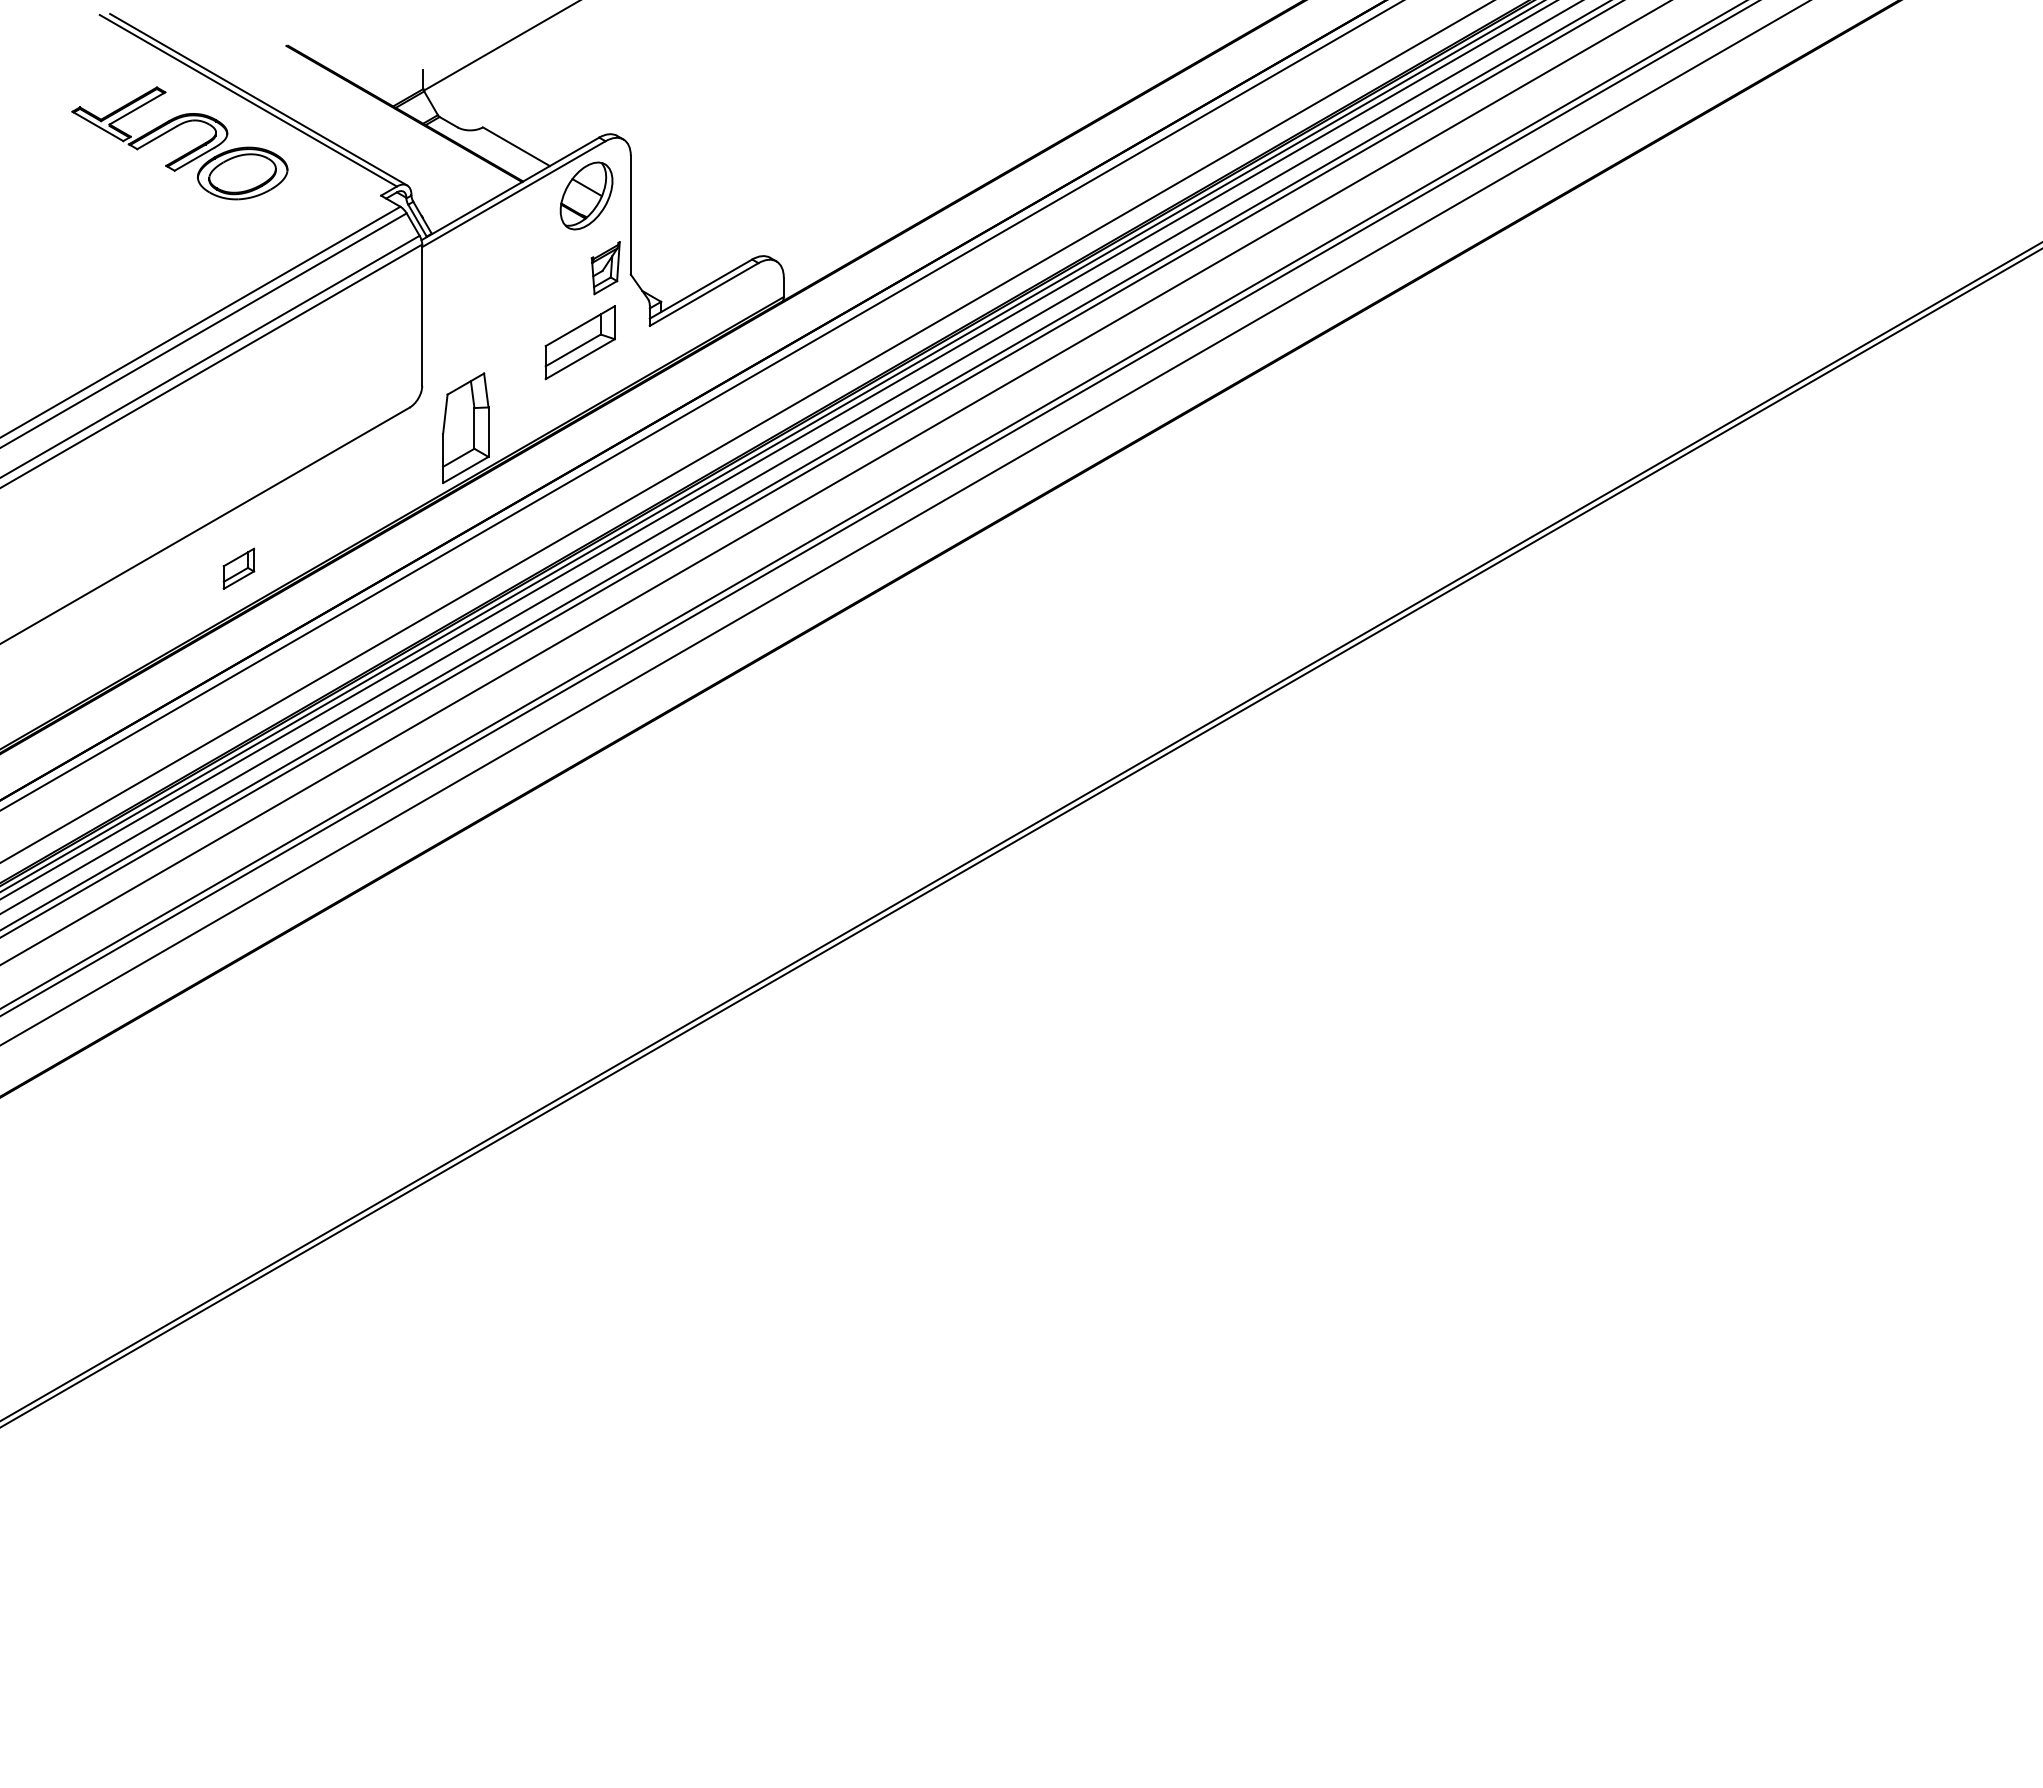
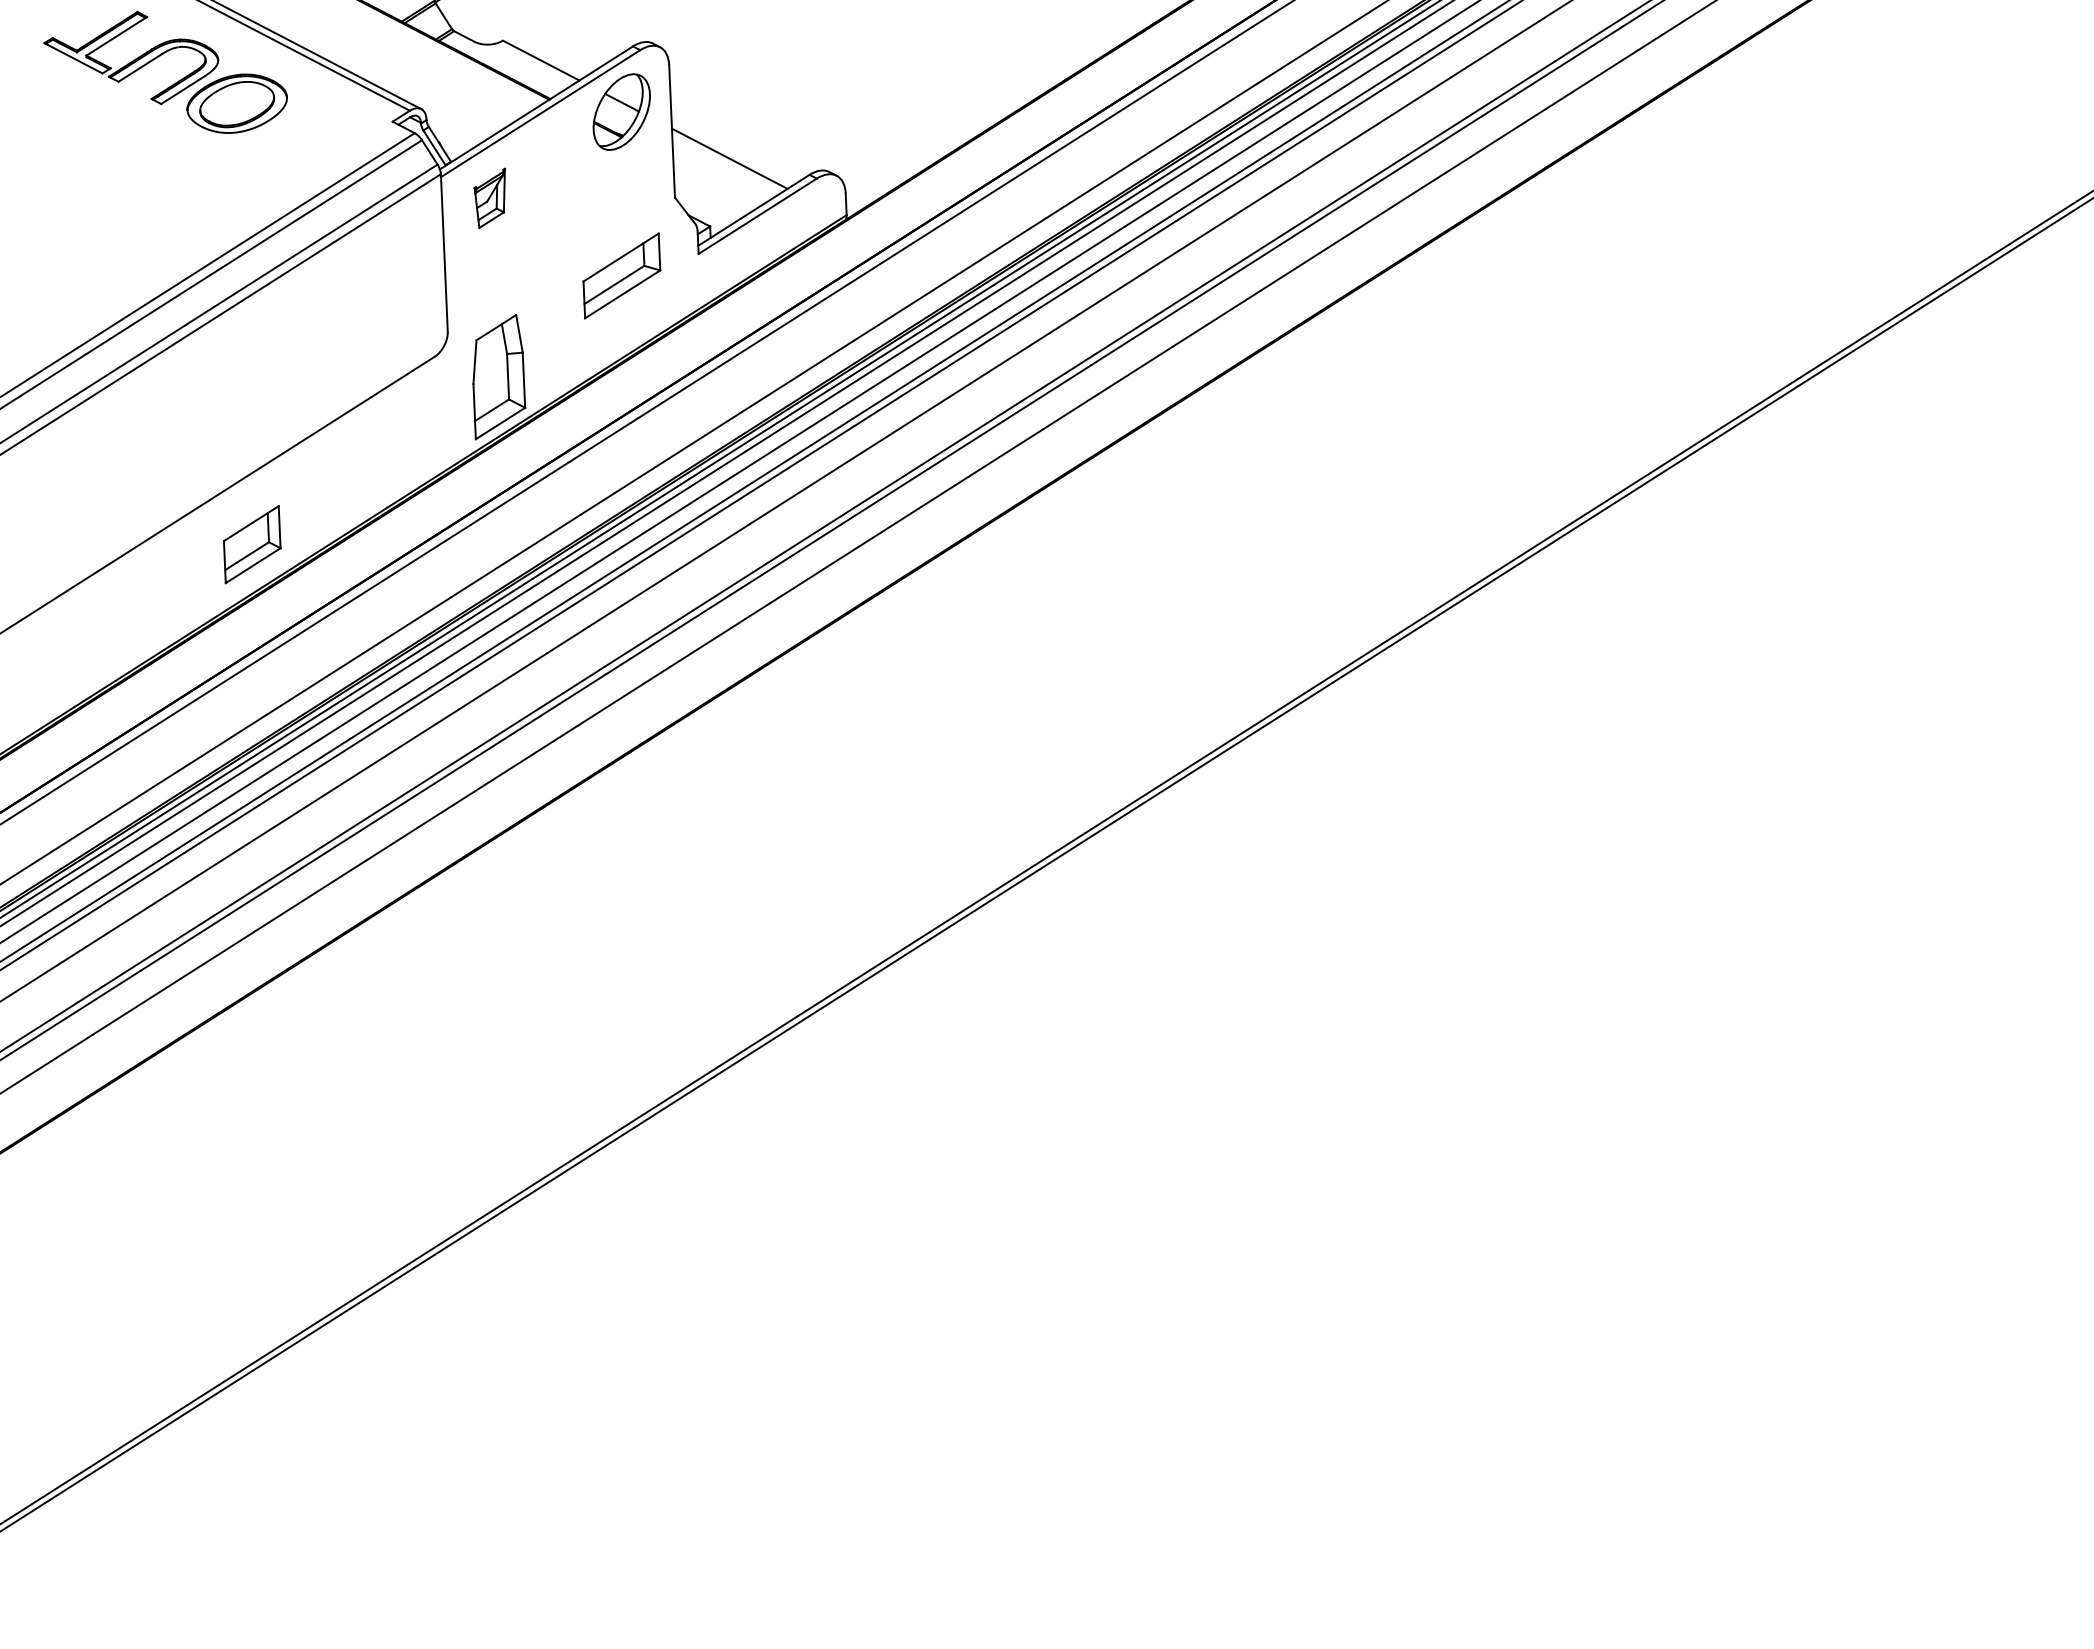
line: (681, 241) -> (729, 158), added
part: (605, 268) -> (490, 198), moved
part: (238, 568) -> (251, 544), size x1.67

